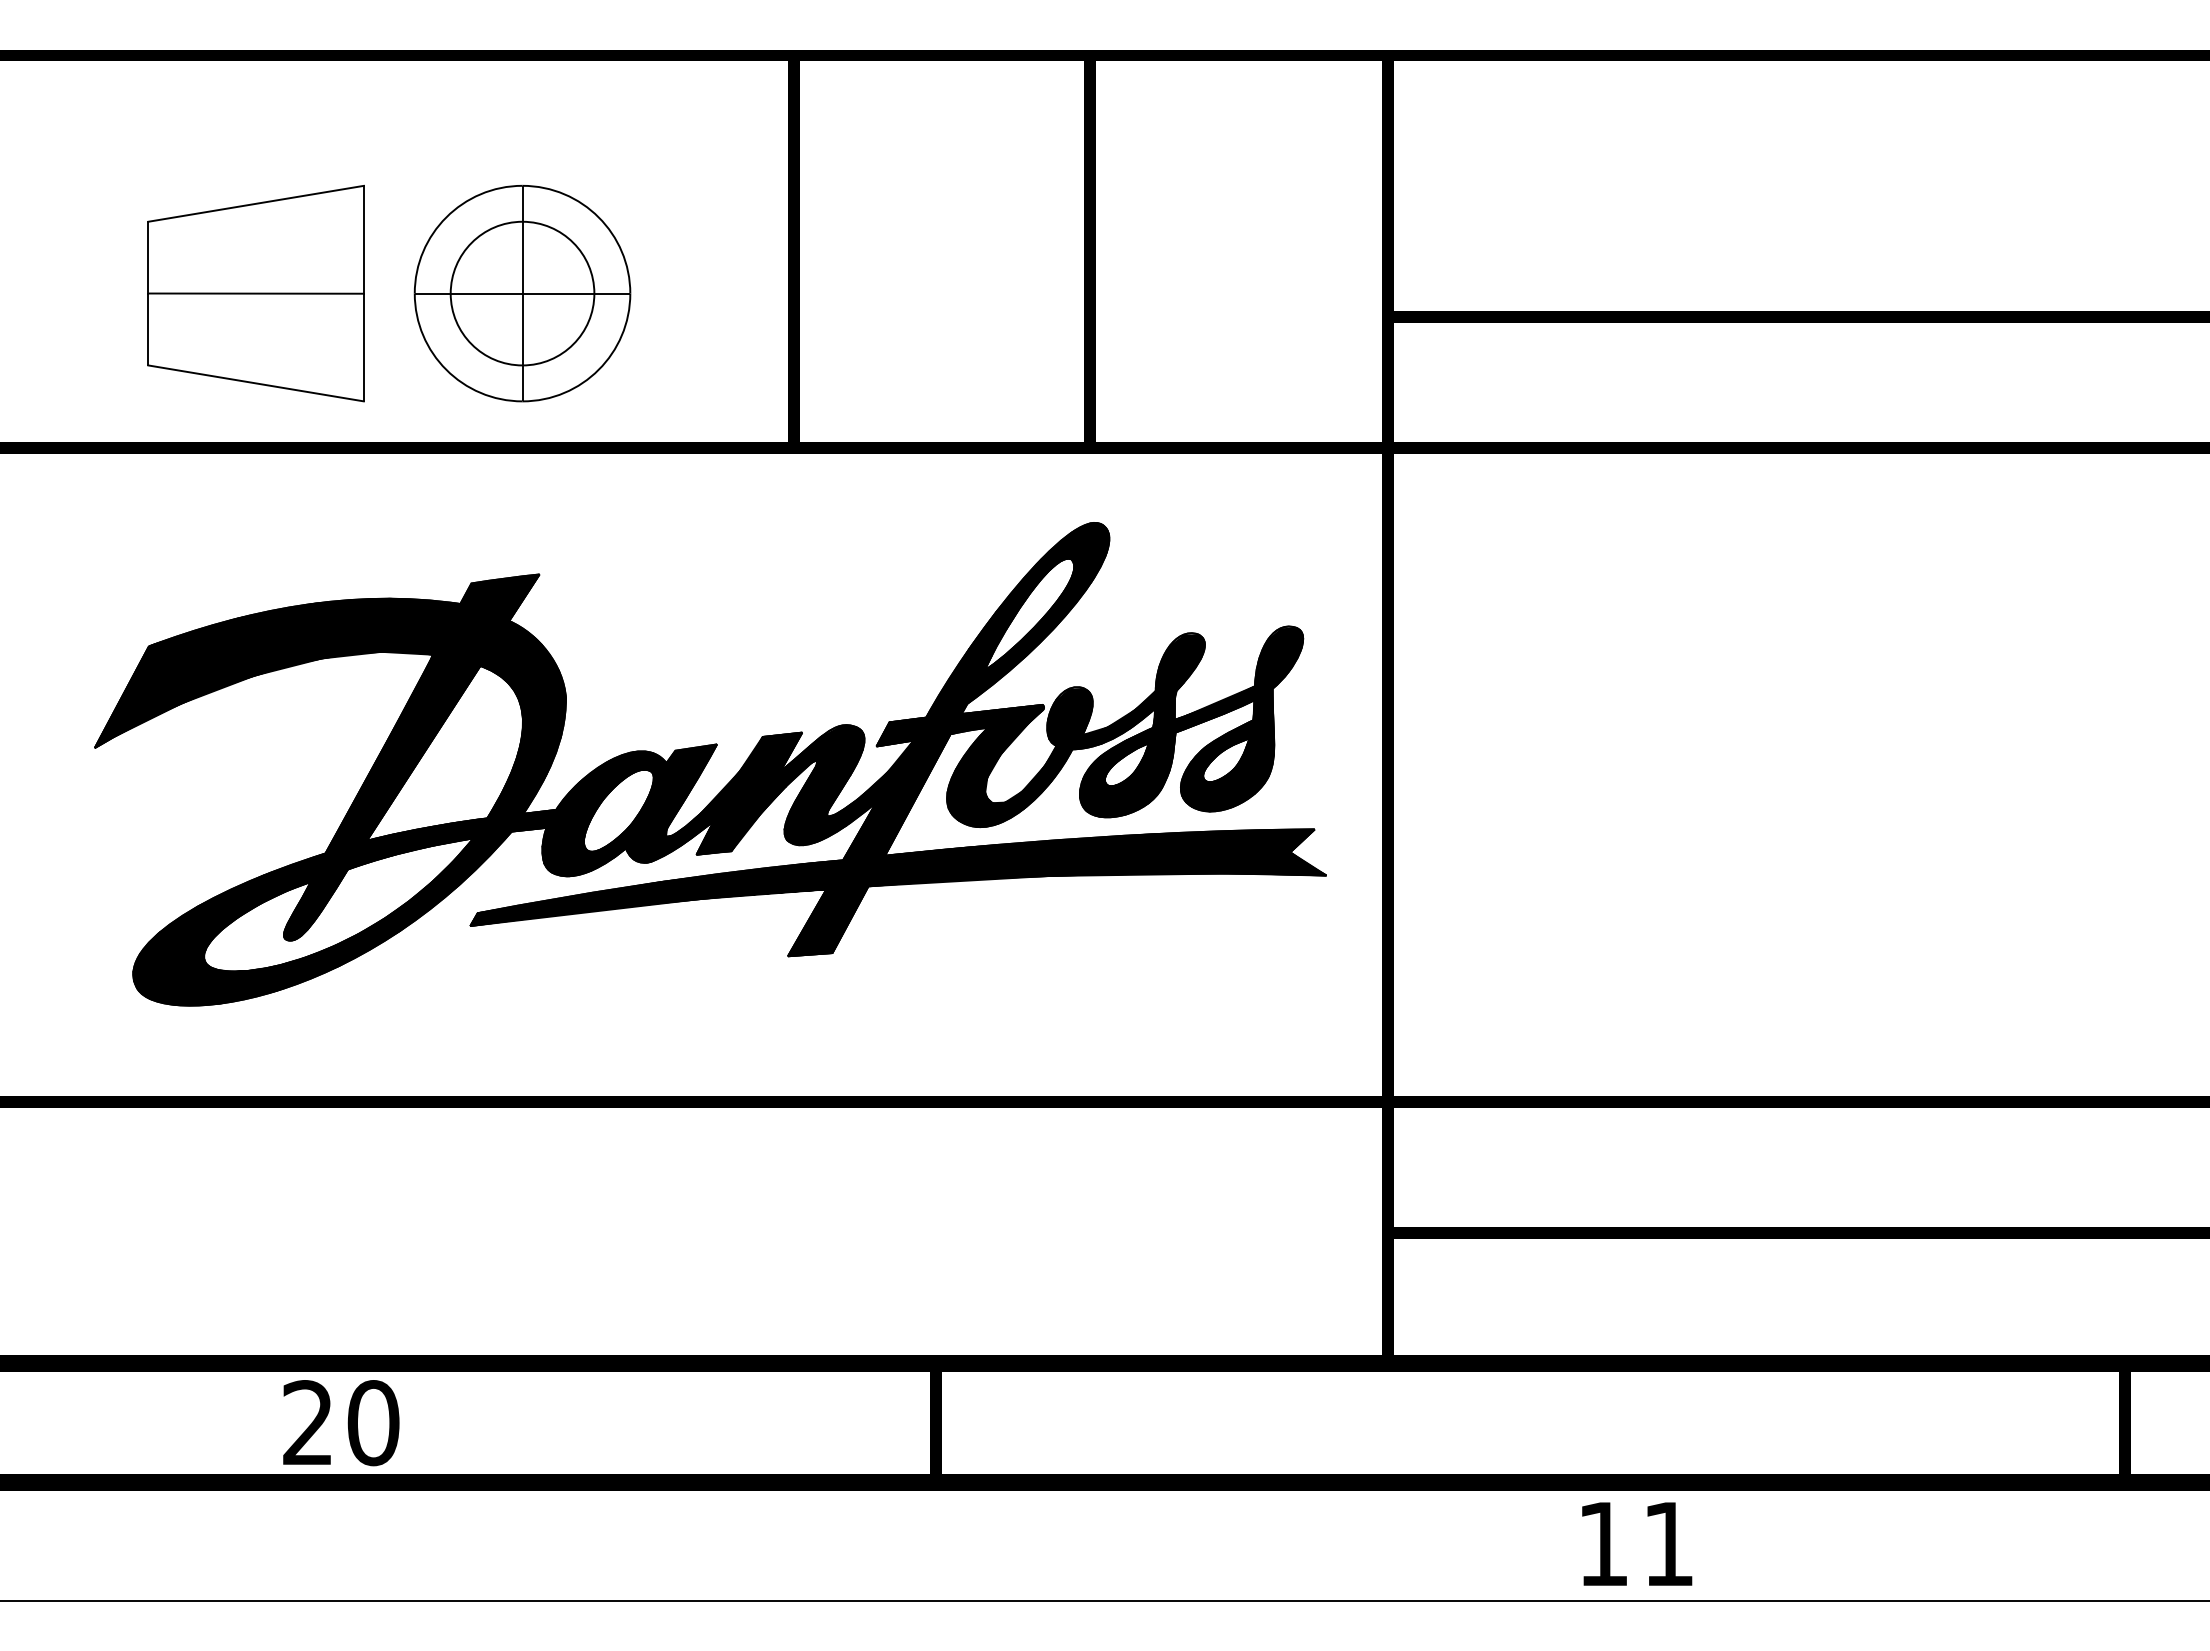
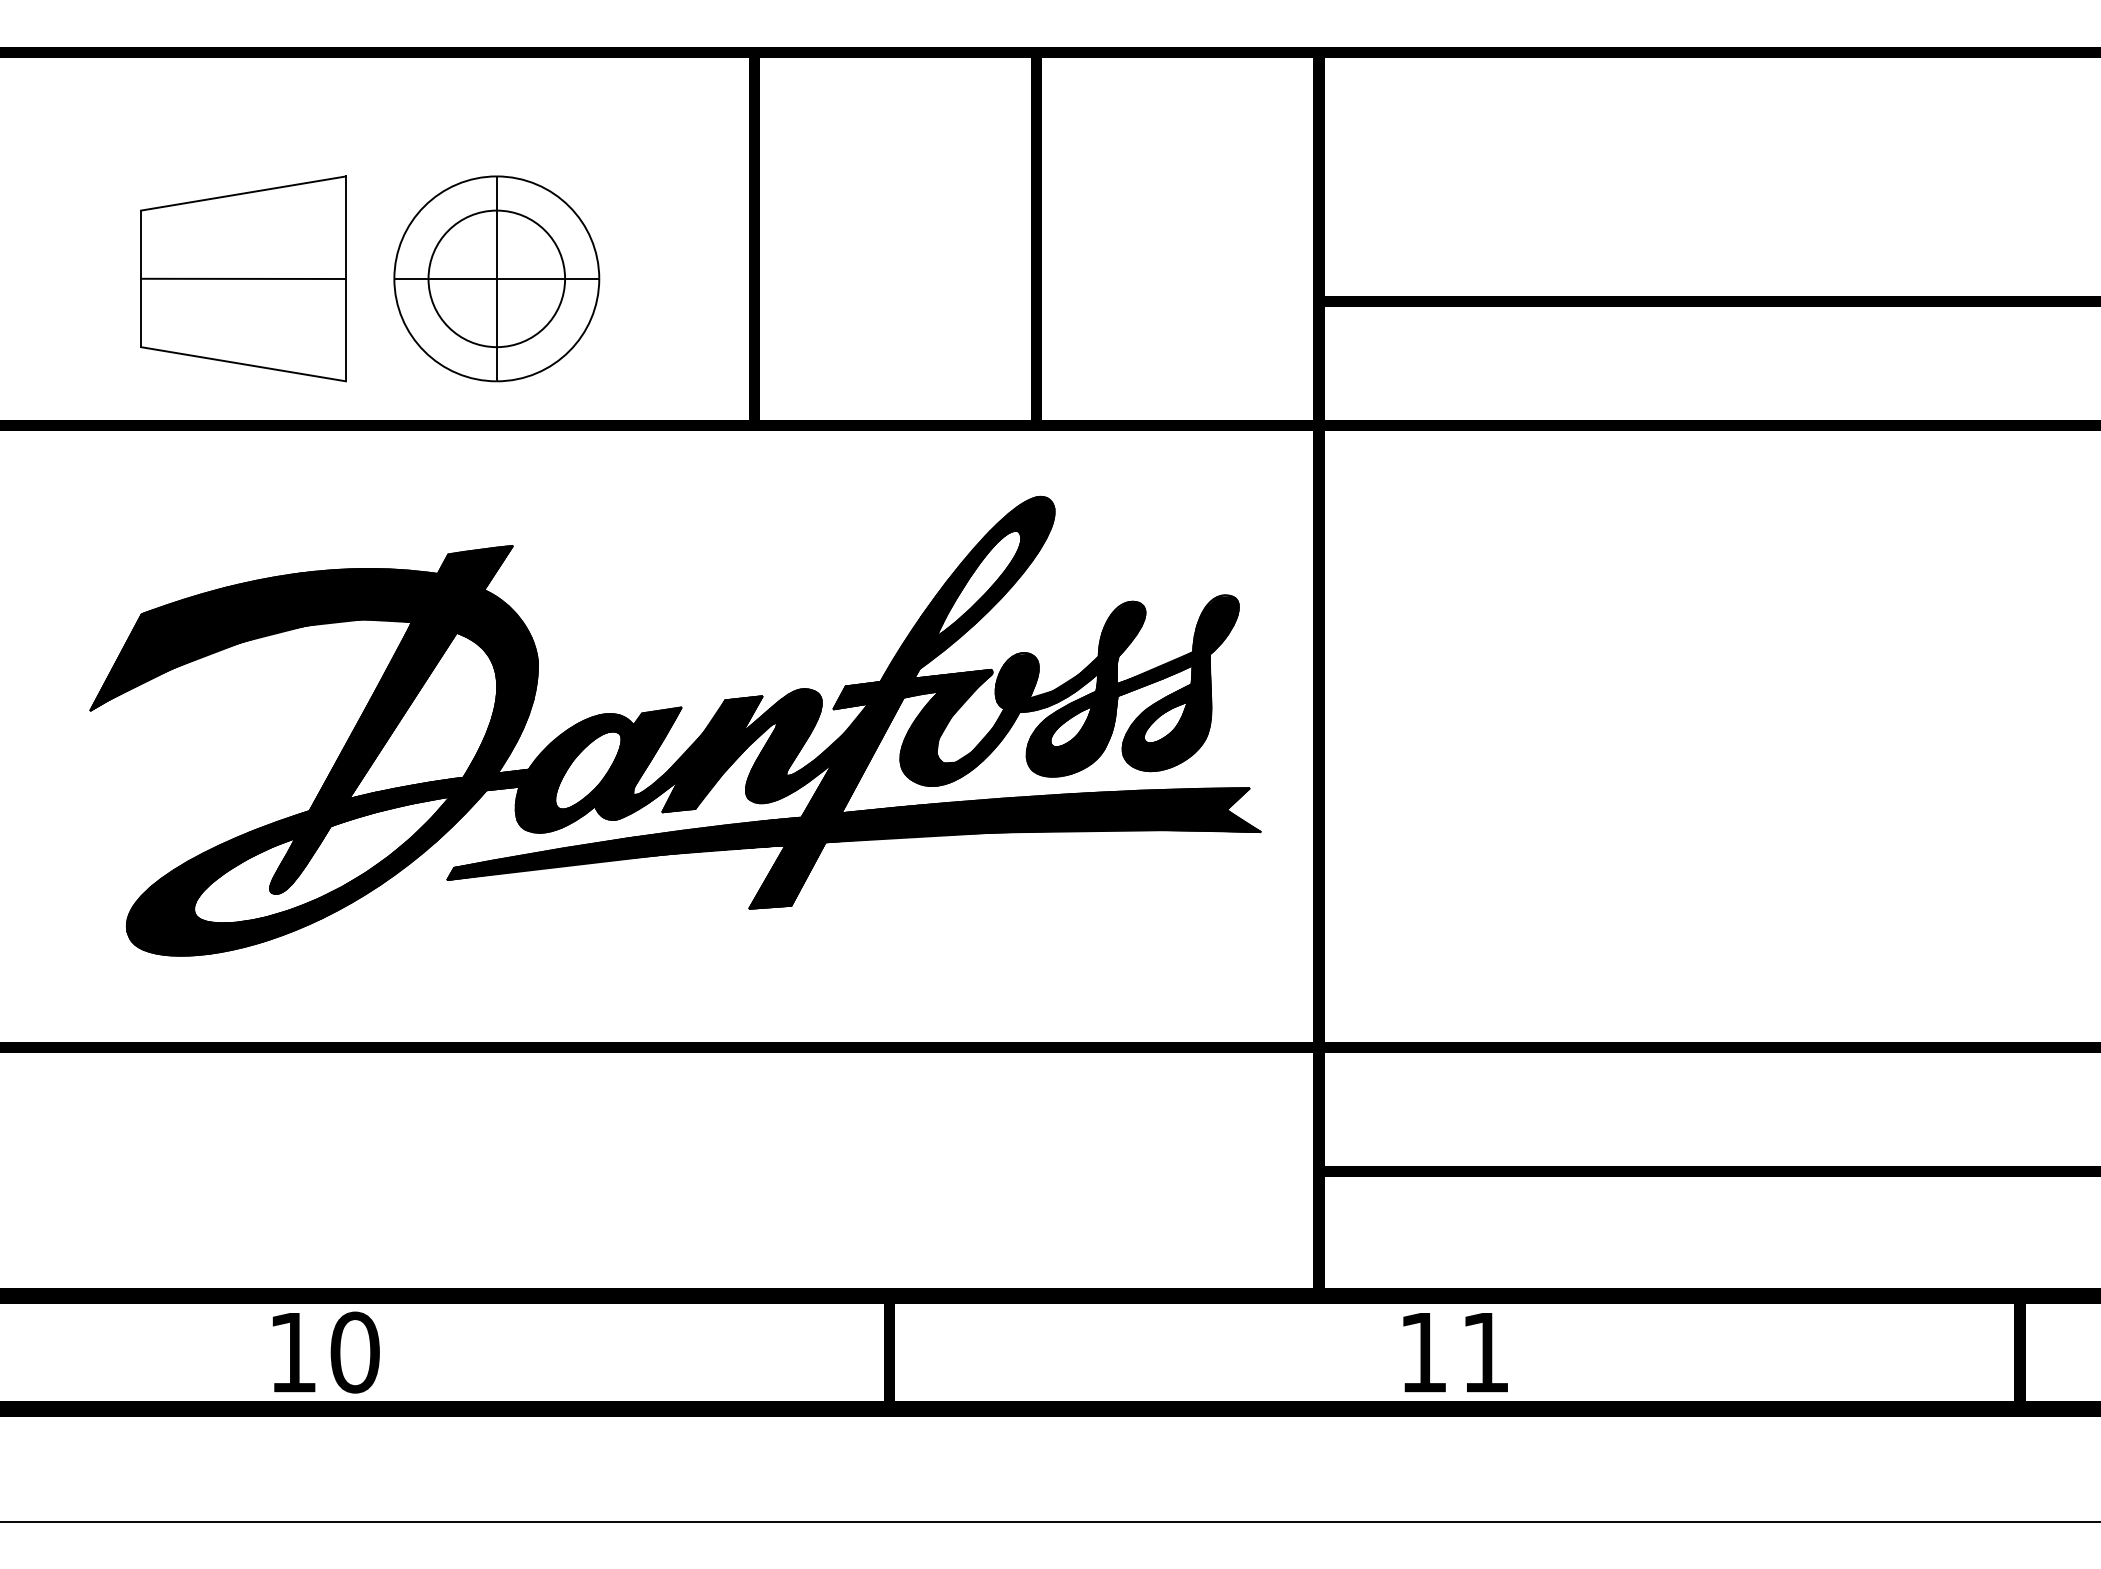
text: (307, 1422) -> (292, 1352), 20 -> 10
text: (1637, 1543) -> (1455, 1352), moved

